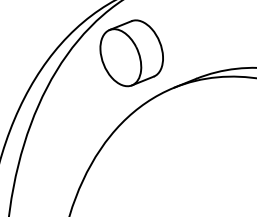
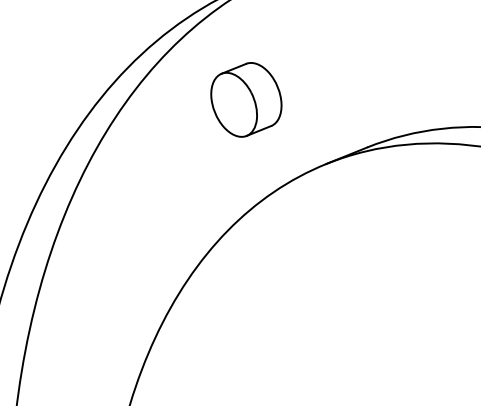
part: (131, 53) -> (246, 100), size x0.6

